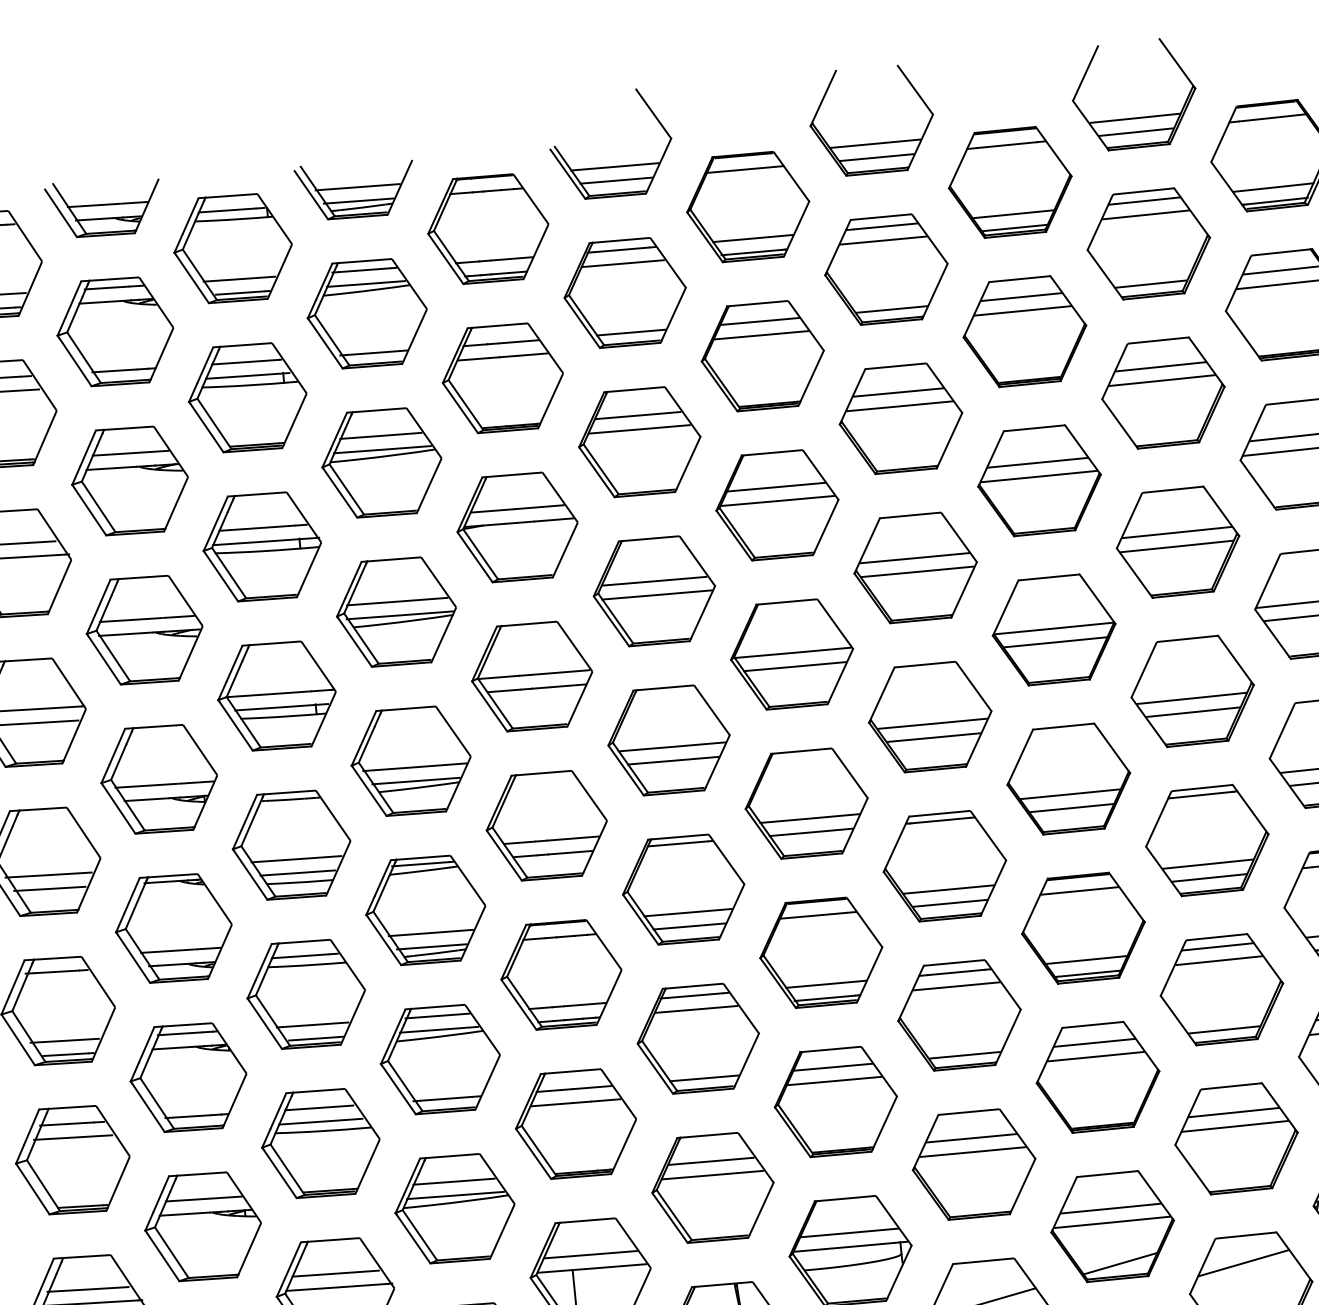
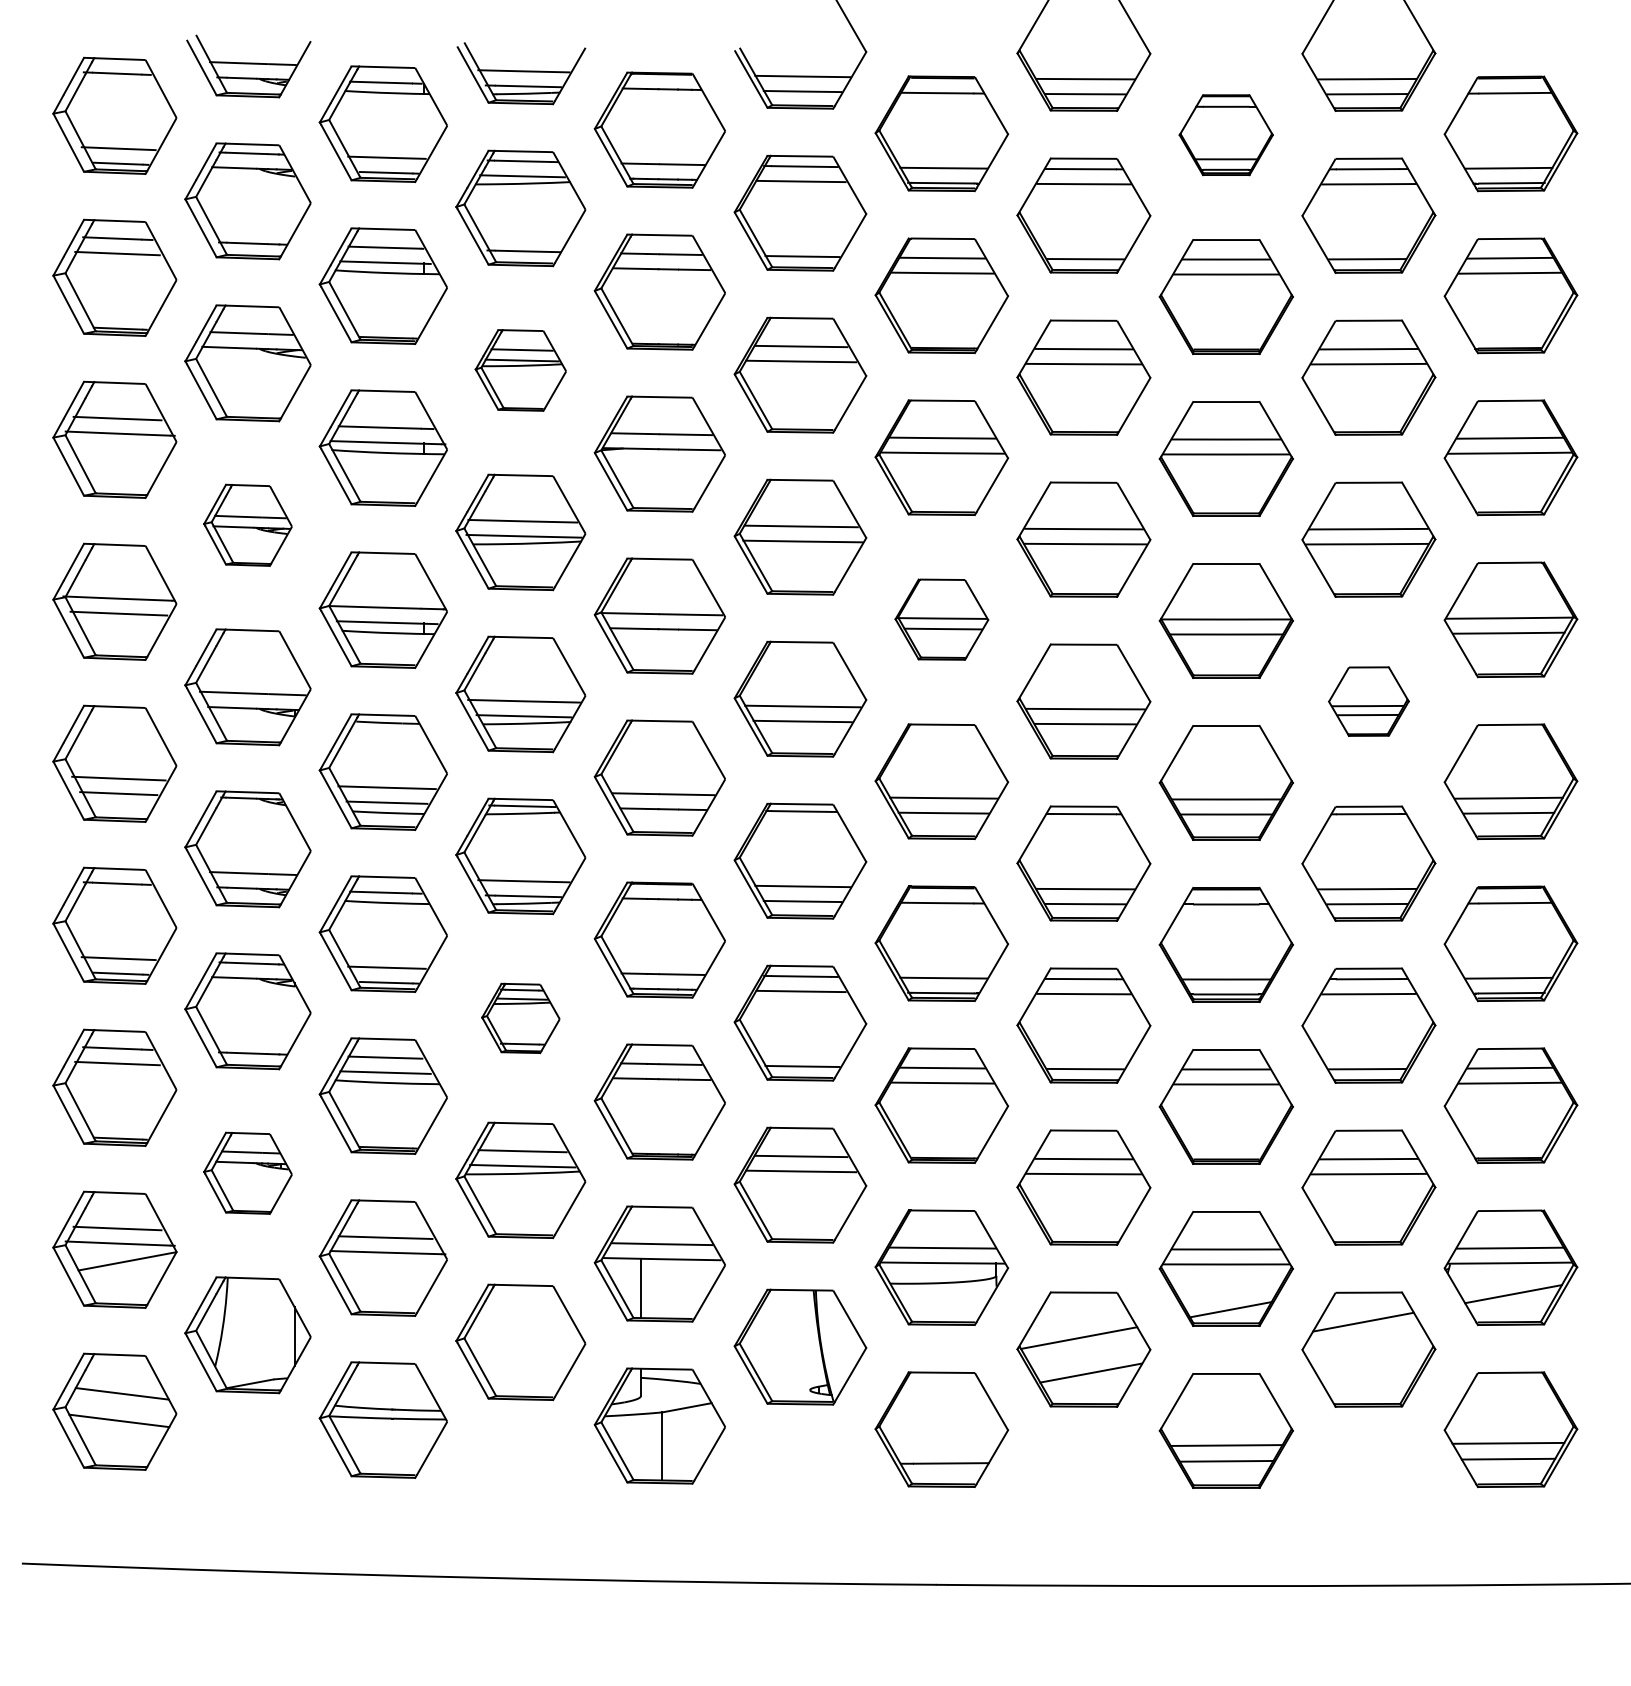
part: (1009, 182) -> (1225, 135), size x0.7
part: (381, 463) -> (520, 370), size x0.7
part: (144, 630) -> (247, 525), size x0.7
part: (791, 654) -> (941, 619), size x0.7
part: (1192, 691) -> (1368, 701), size x0.6
part: (440, 1059) -> (520, 1018), size x0.6
part: (202, 1227) -> (247, 1173), size x0.7

